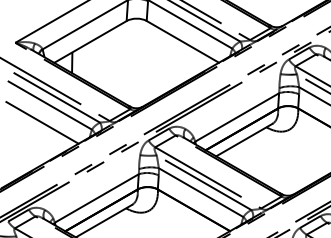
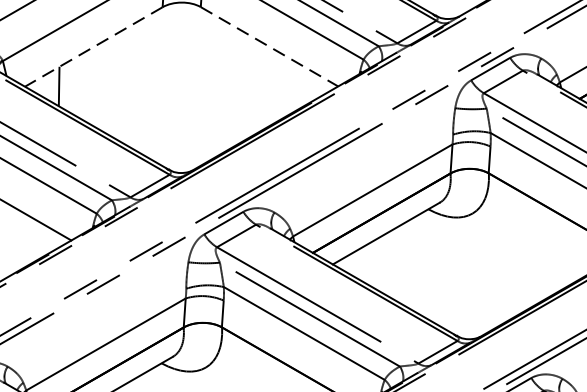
line: (90, 41) -> (93, 46), solid -> dashed
line: (182, 41) -> (268, 46), solid -> dashed

